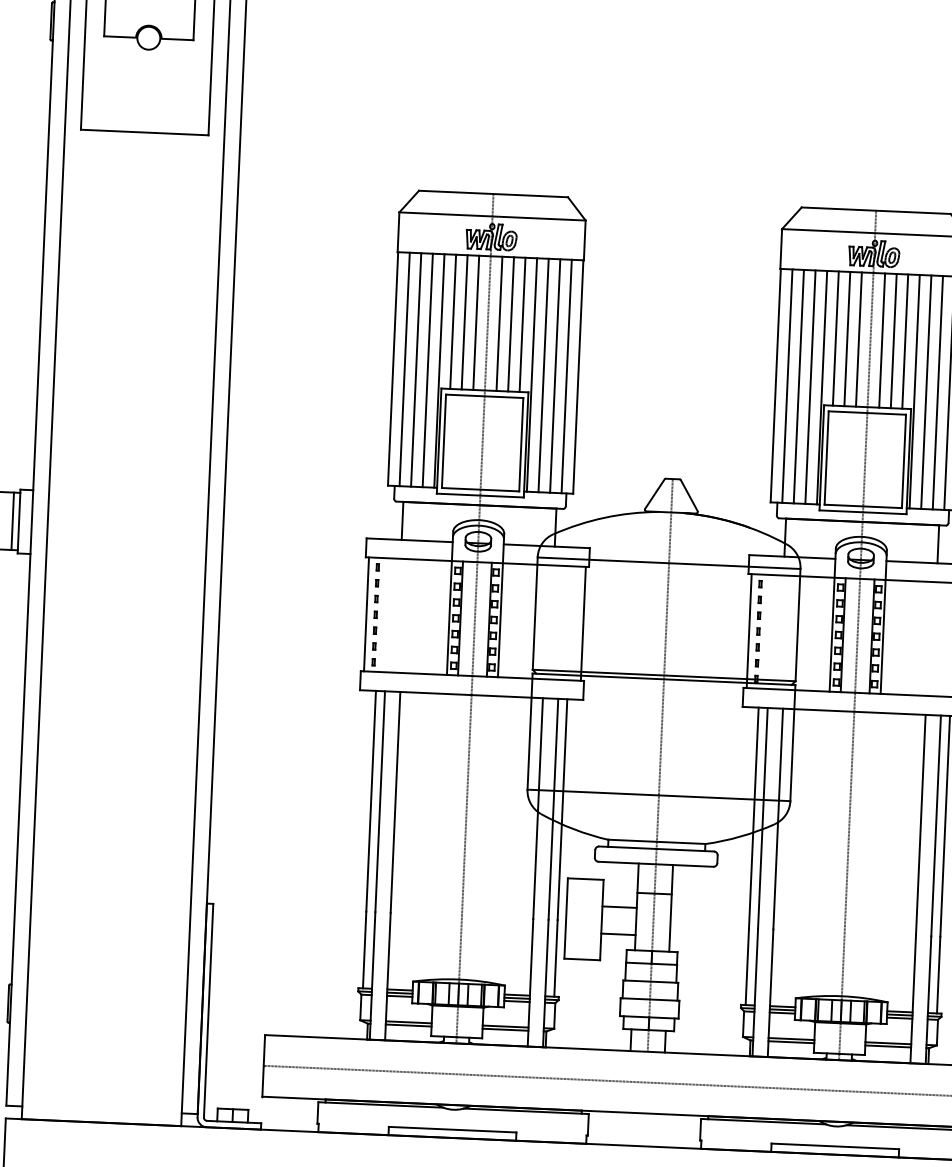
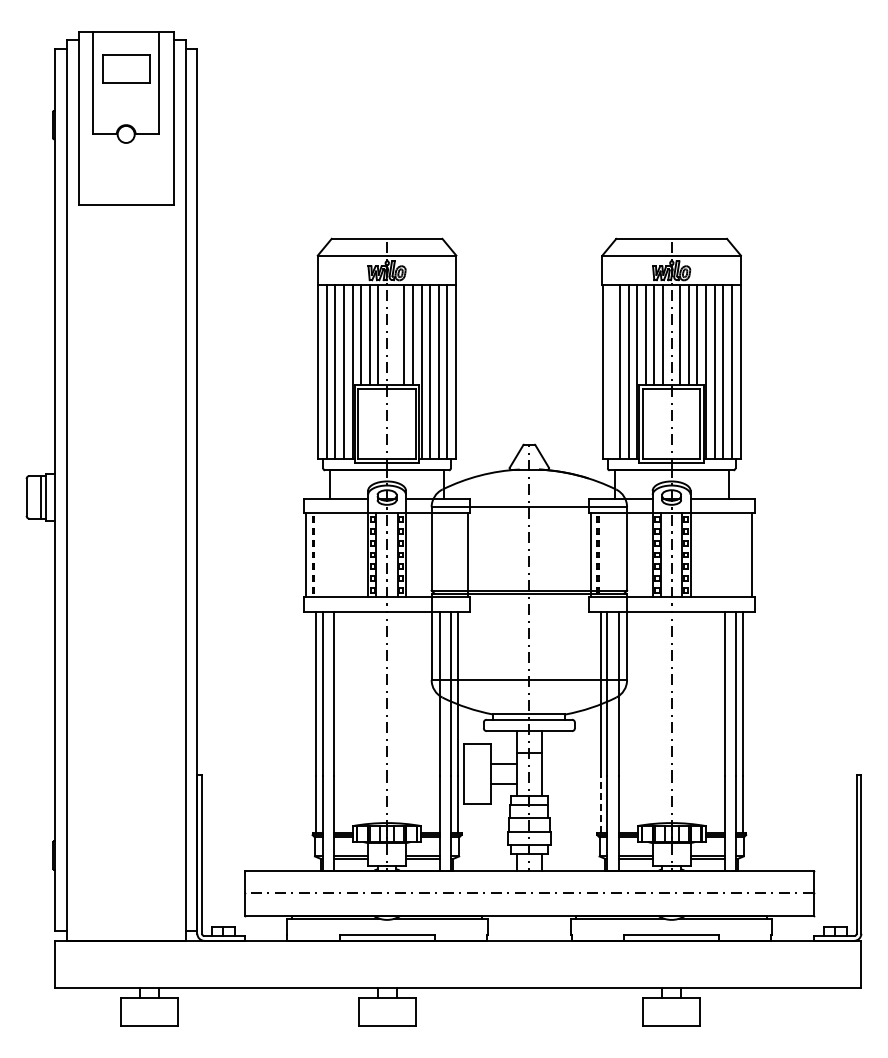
line: (499, 323) -> (395, 334), removed
line: (787, 385) -> (611, 371), removed
line: (747, 967) -> (600, 804), solid -> dashed

